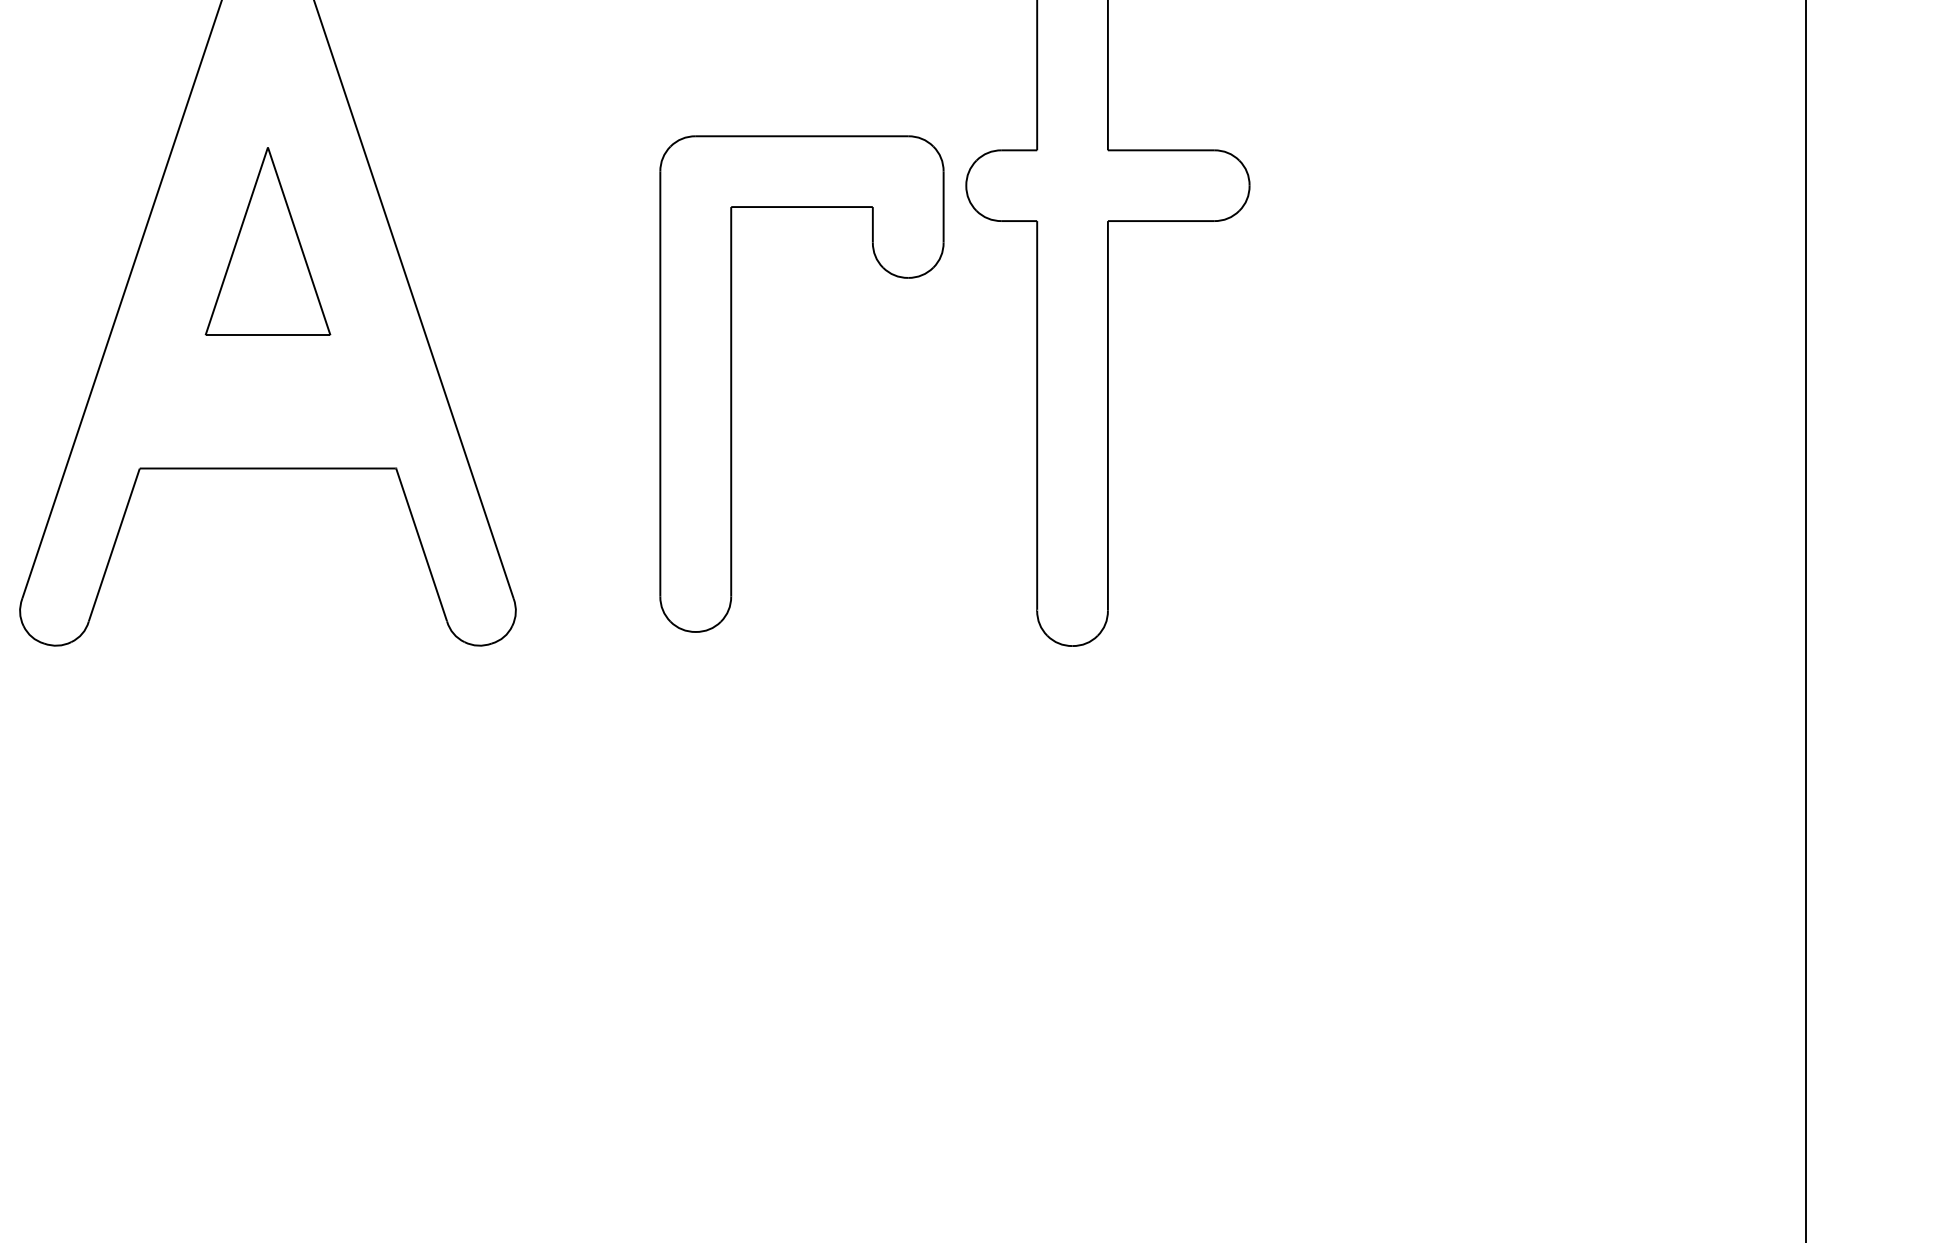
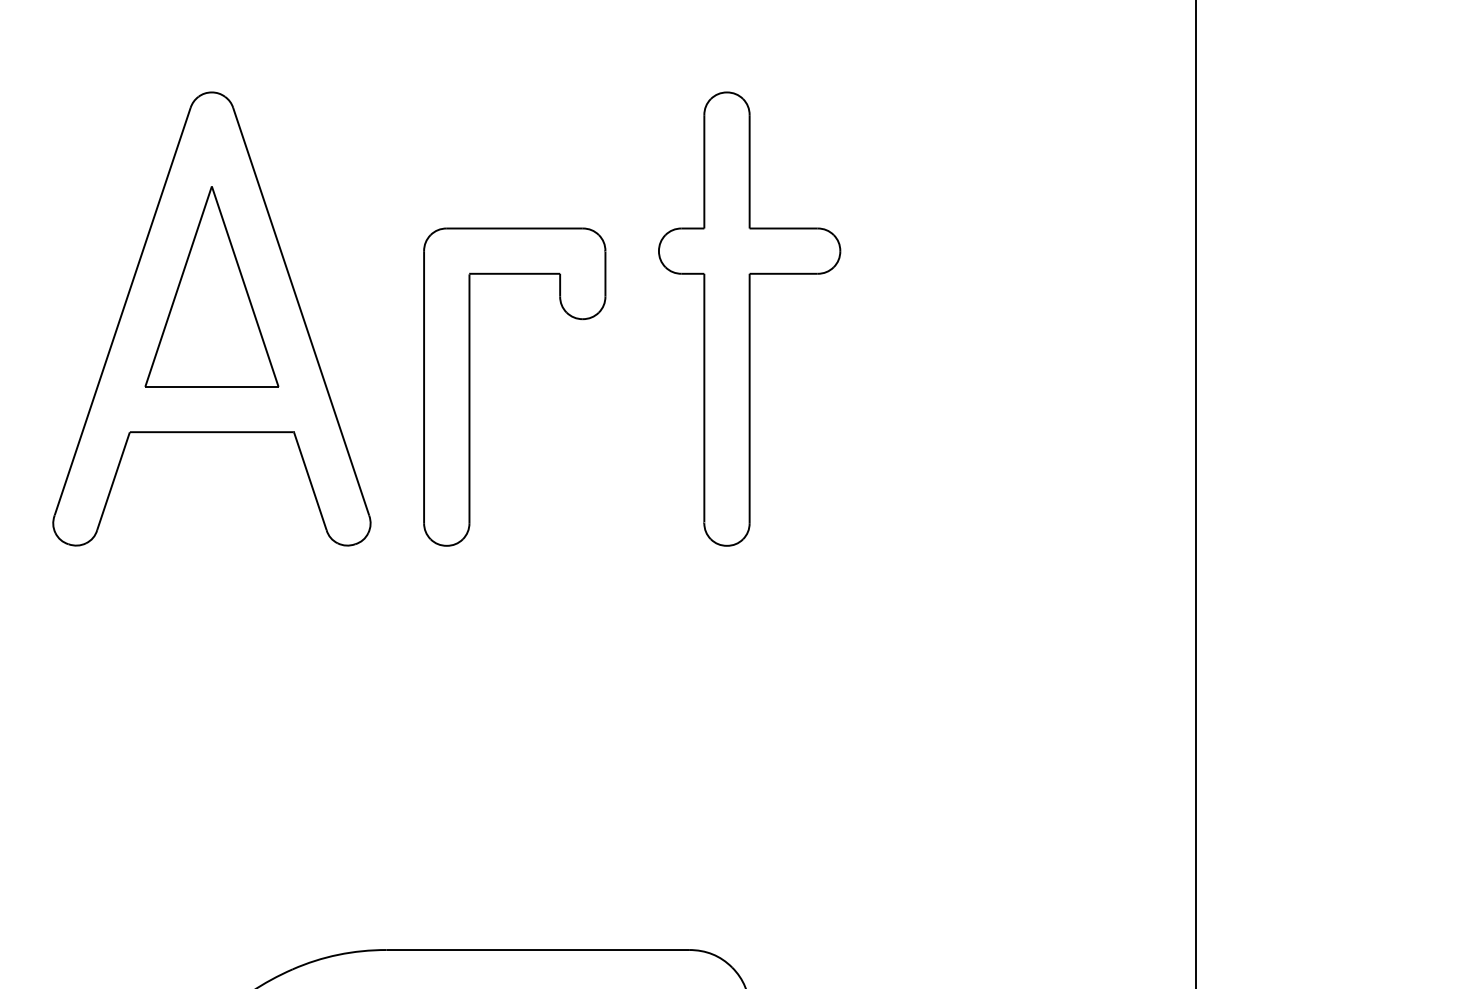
part: (267, 240) -> (211, 286), size x1.67
part: (732, 383) -> (470, 386), moved

